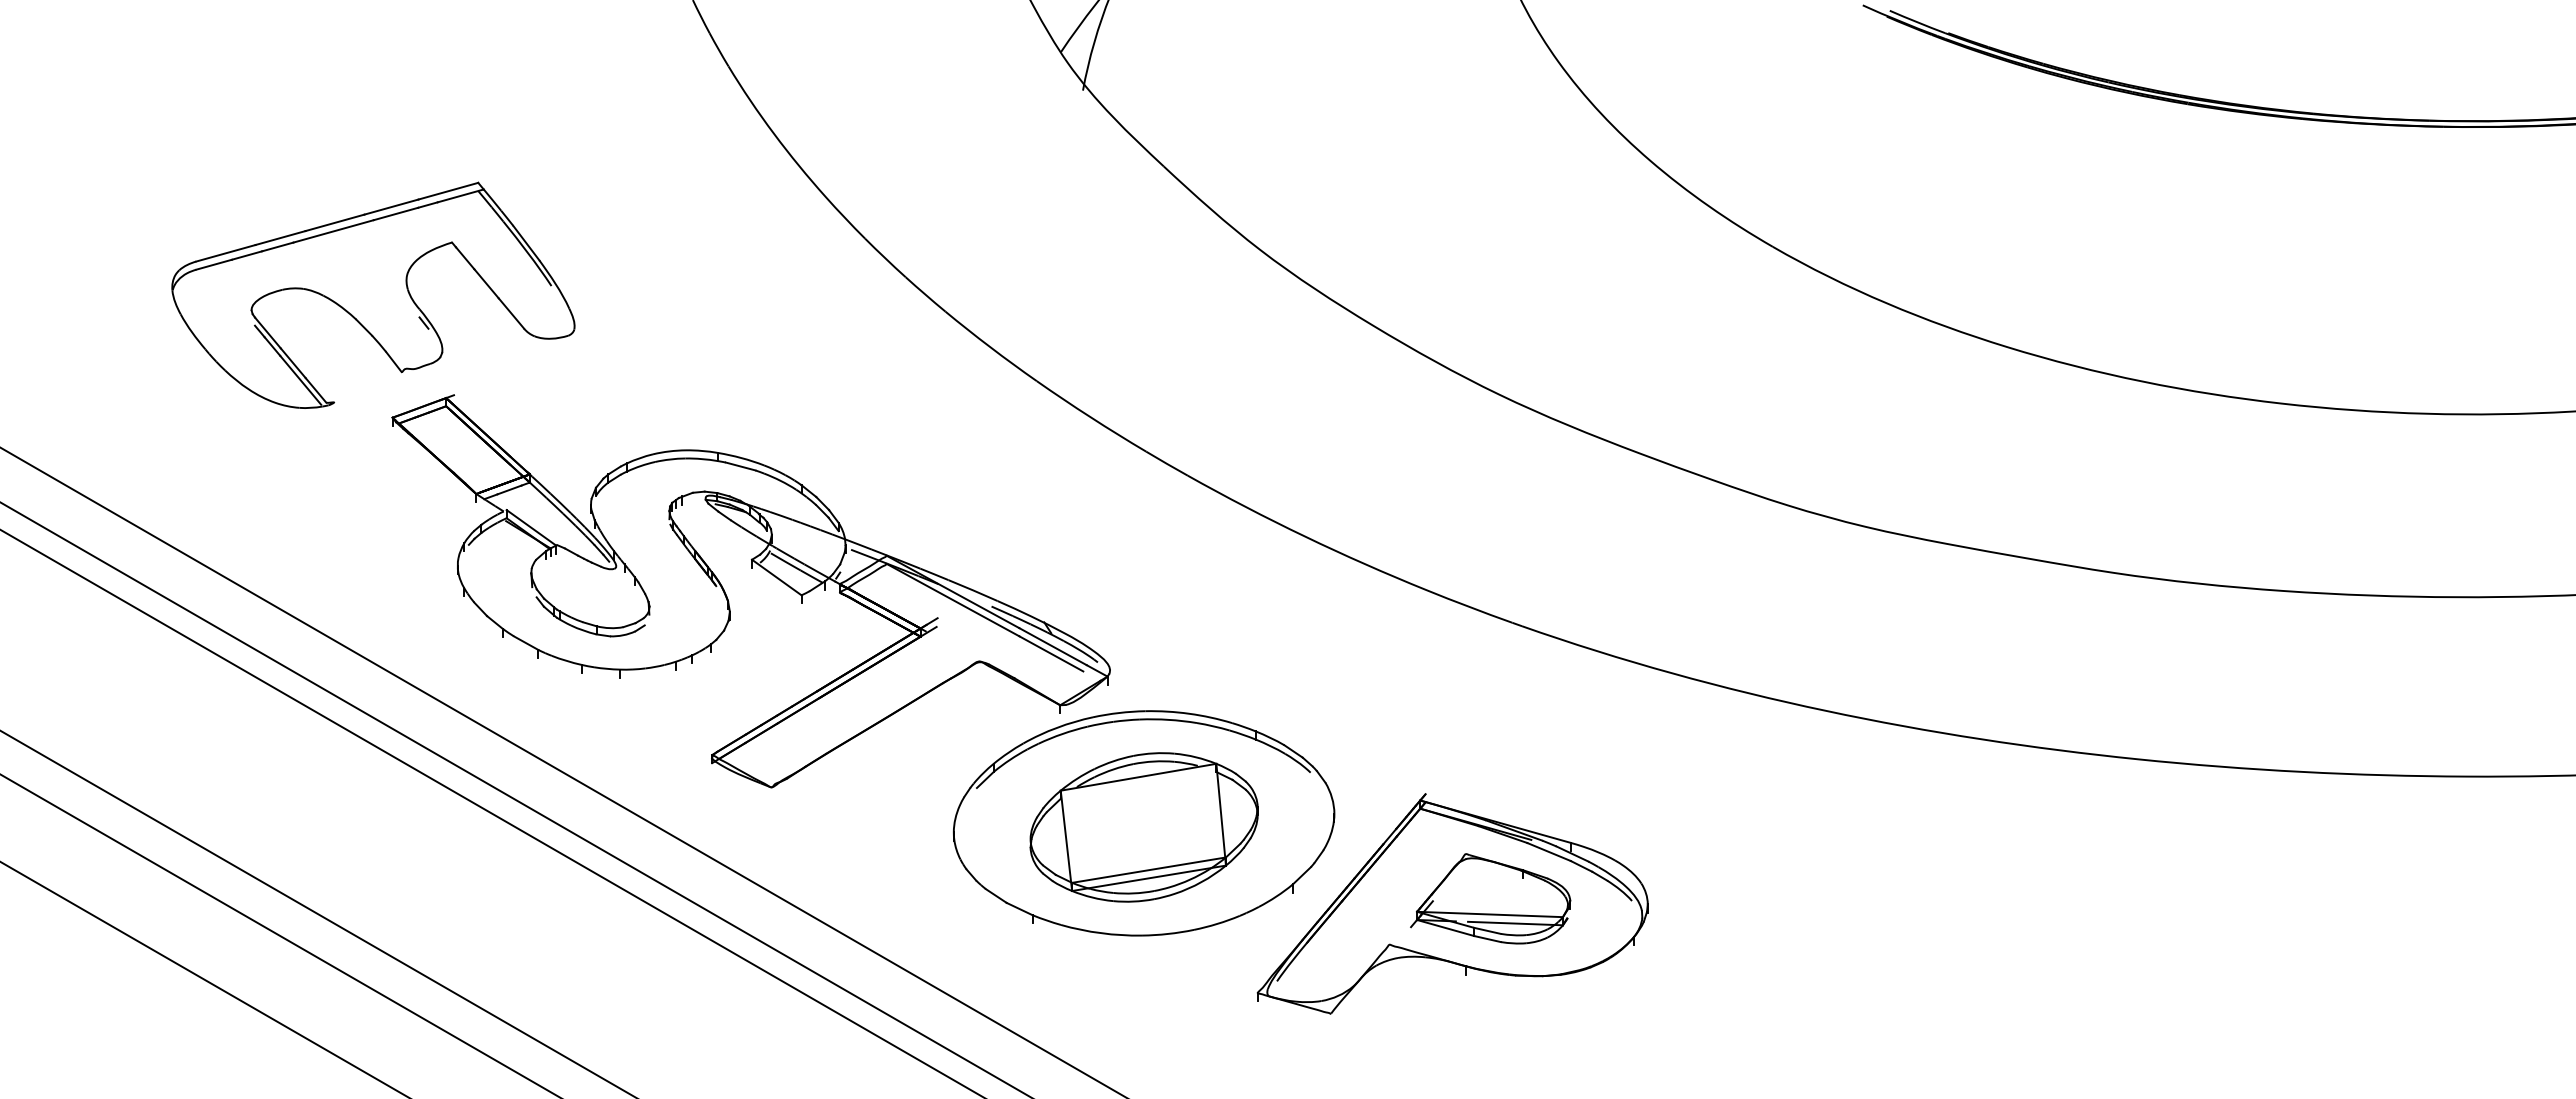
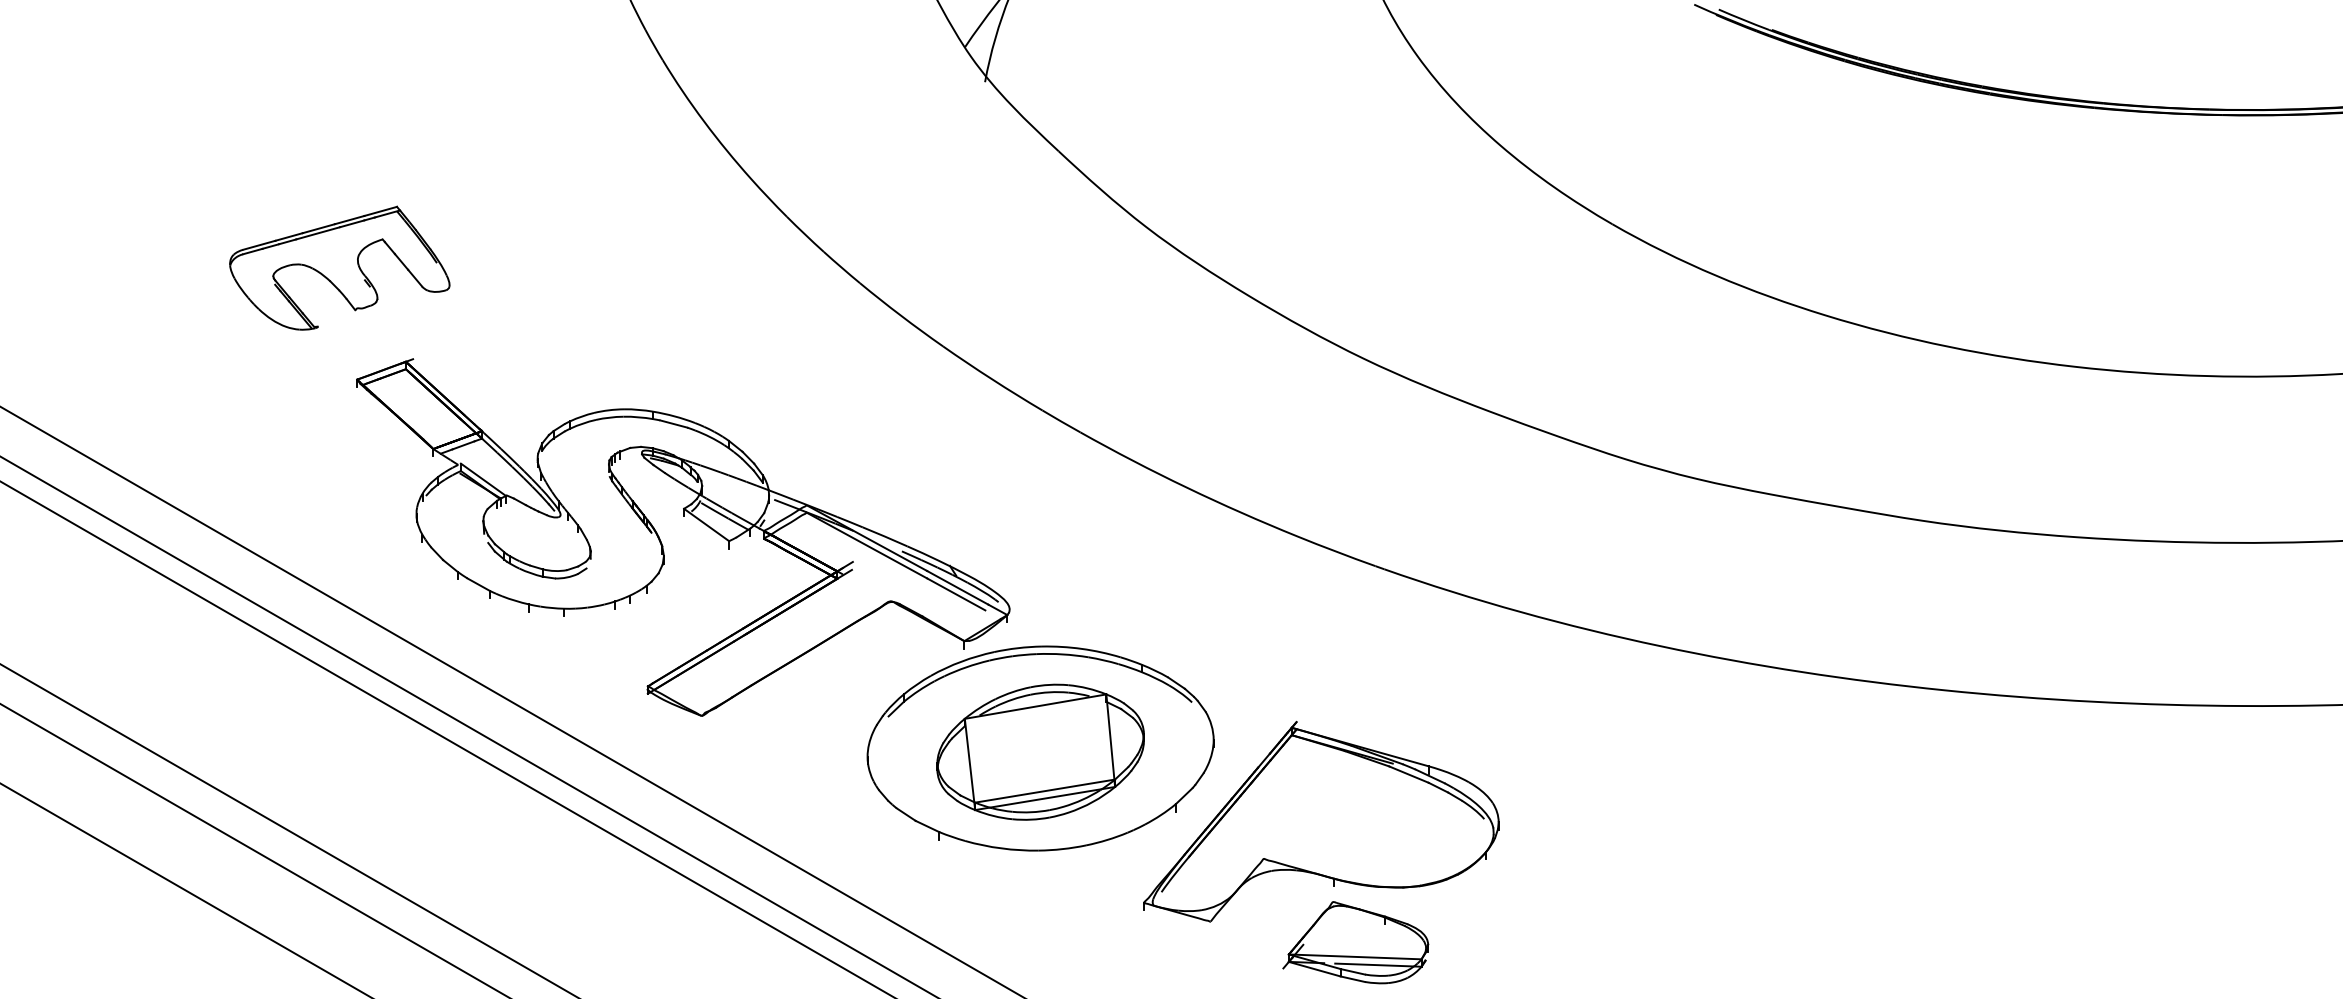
part: (373, 294) -> (339, 267), size x0.6
part: (1490, 898) -> (1355, 942), moved

